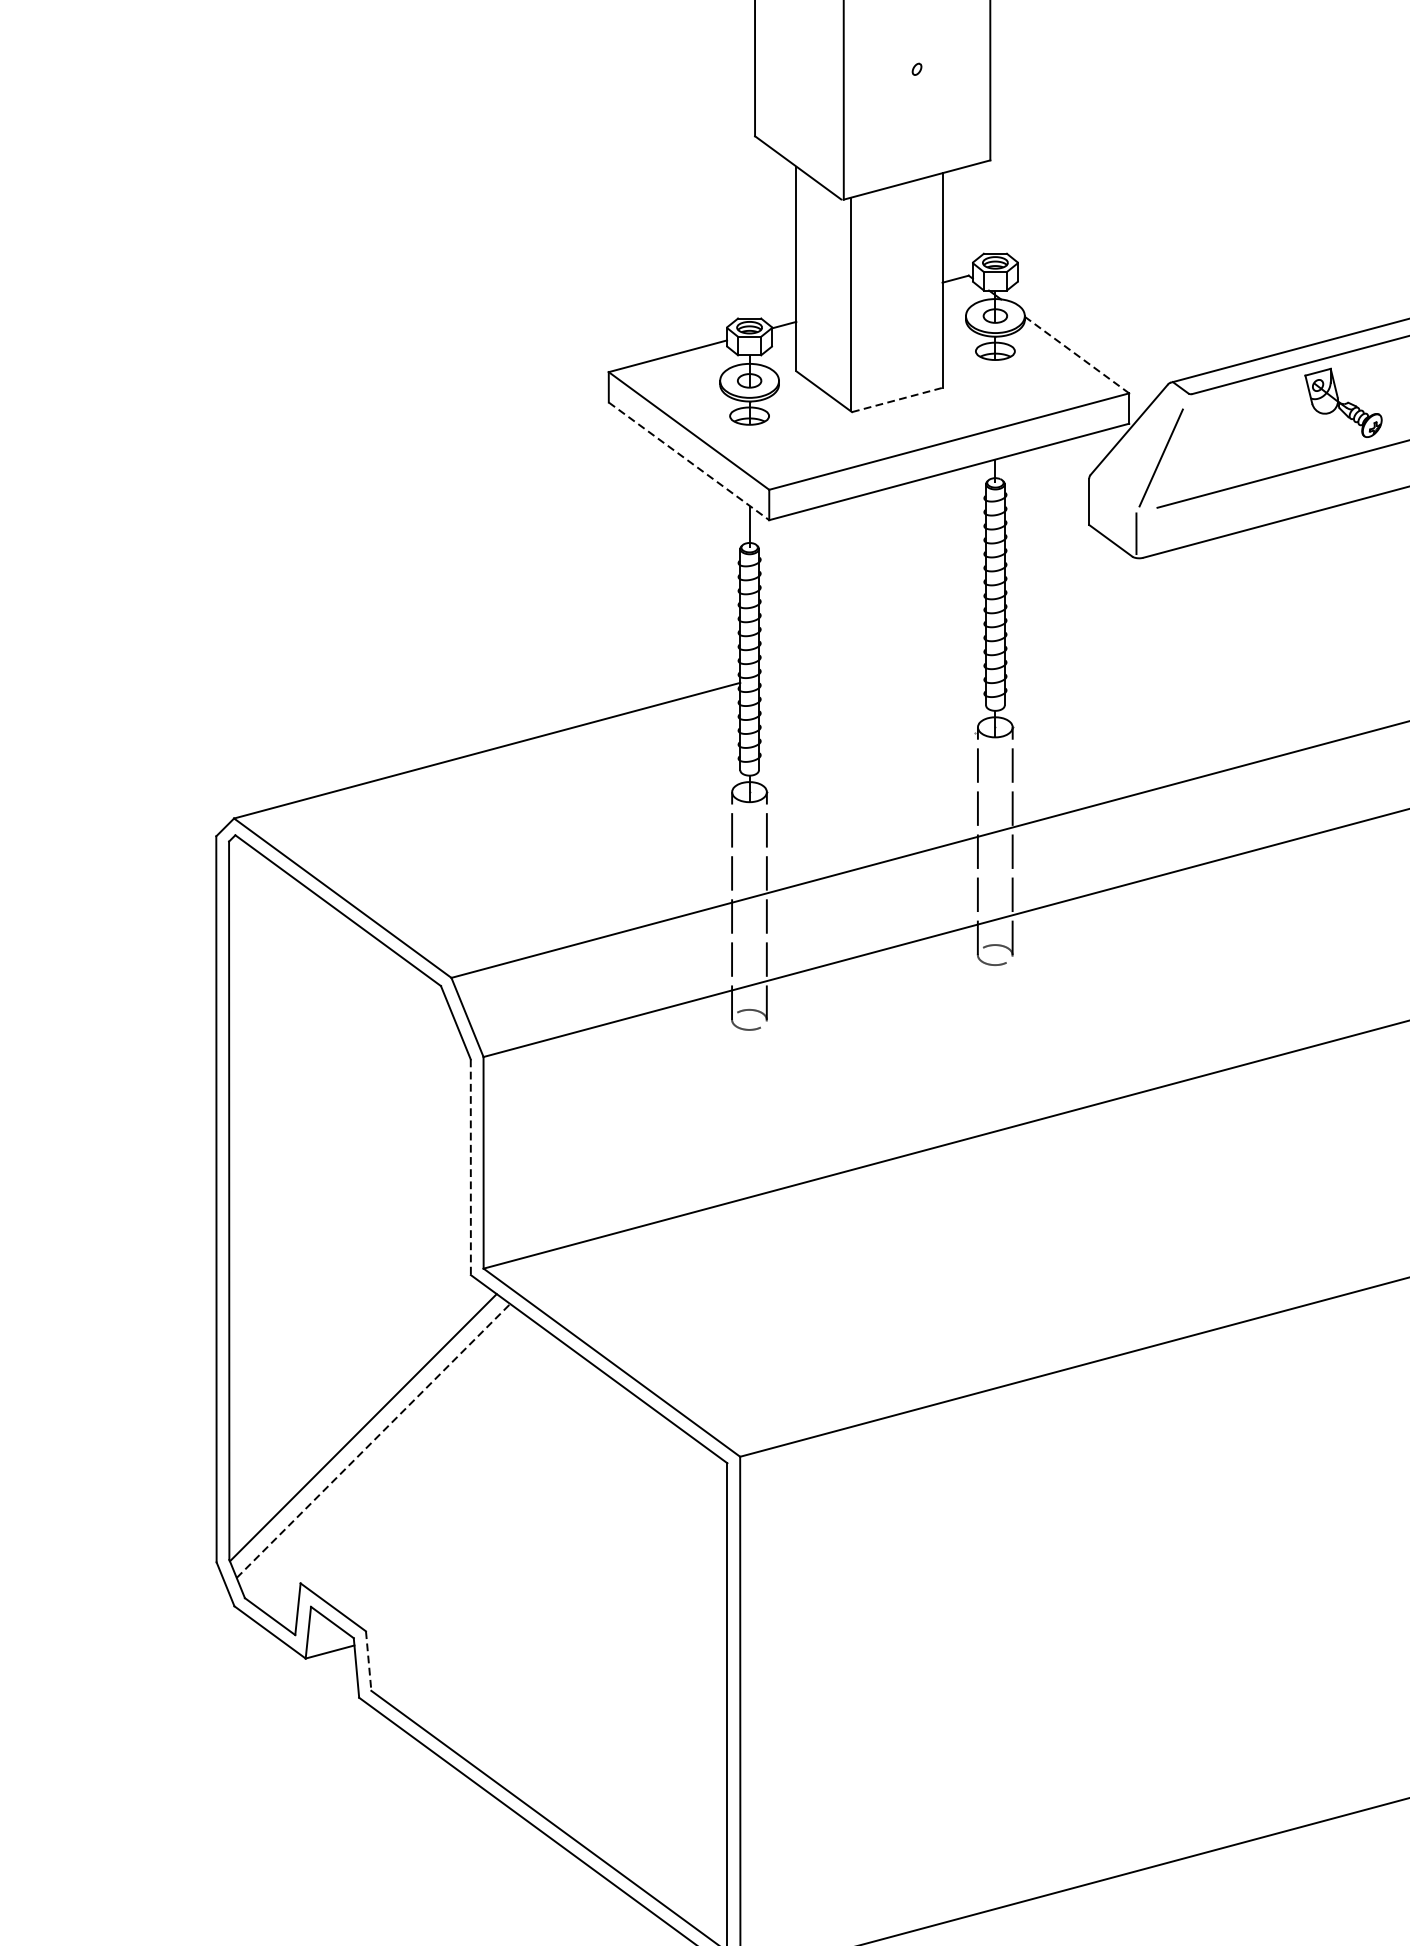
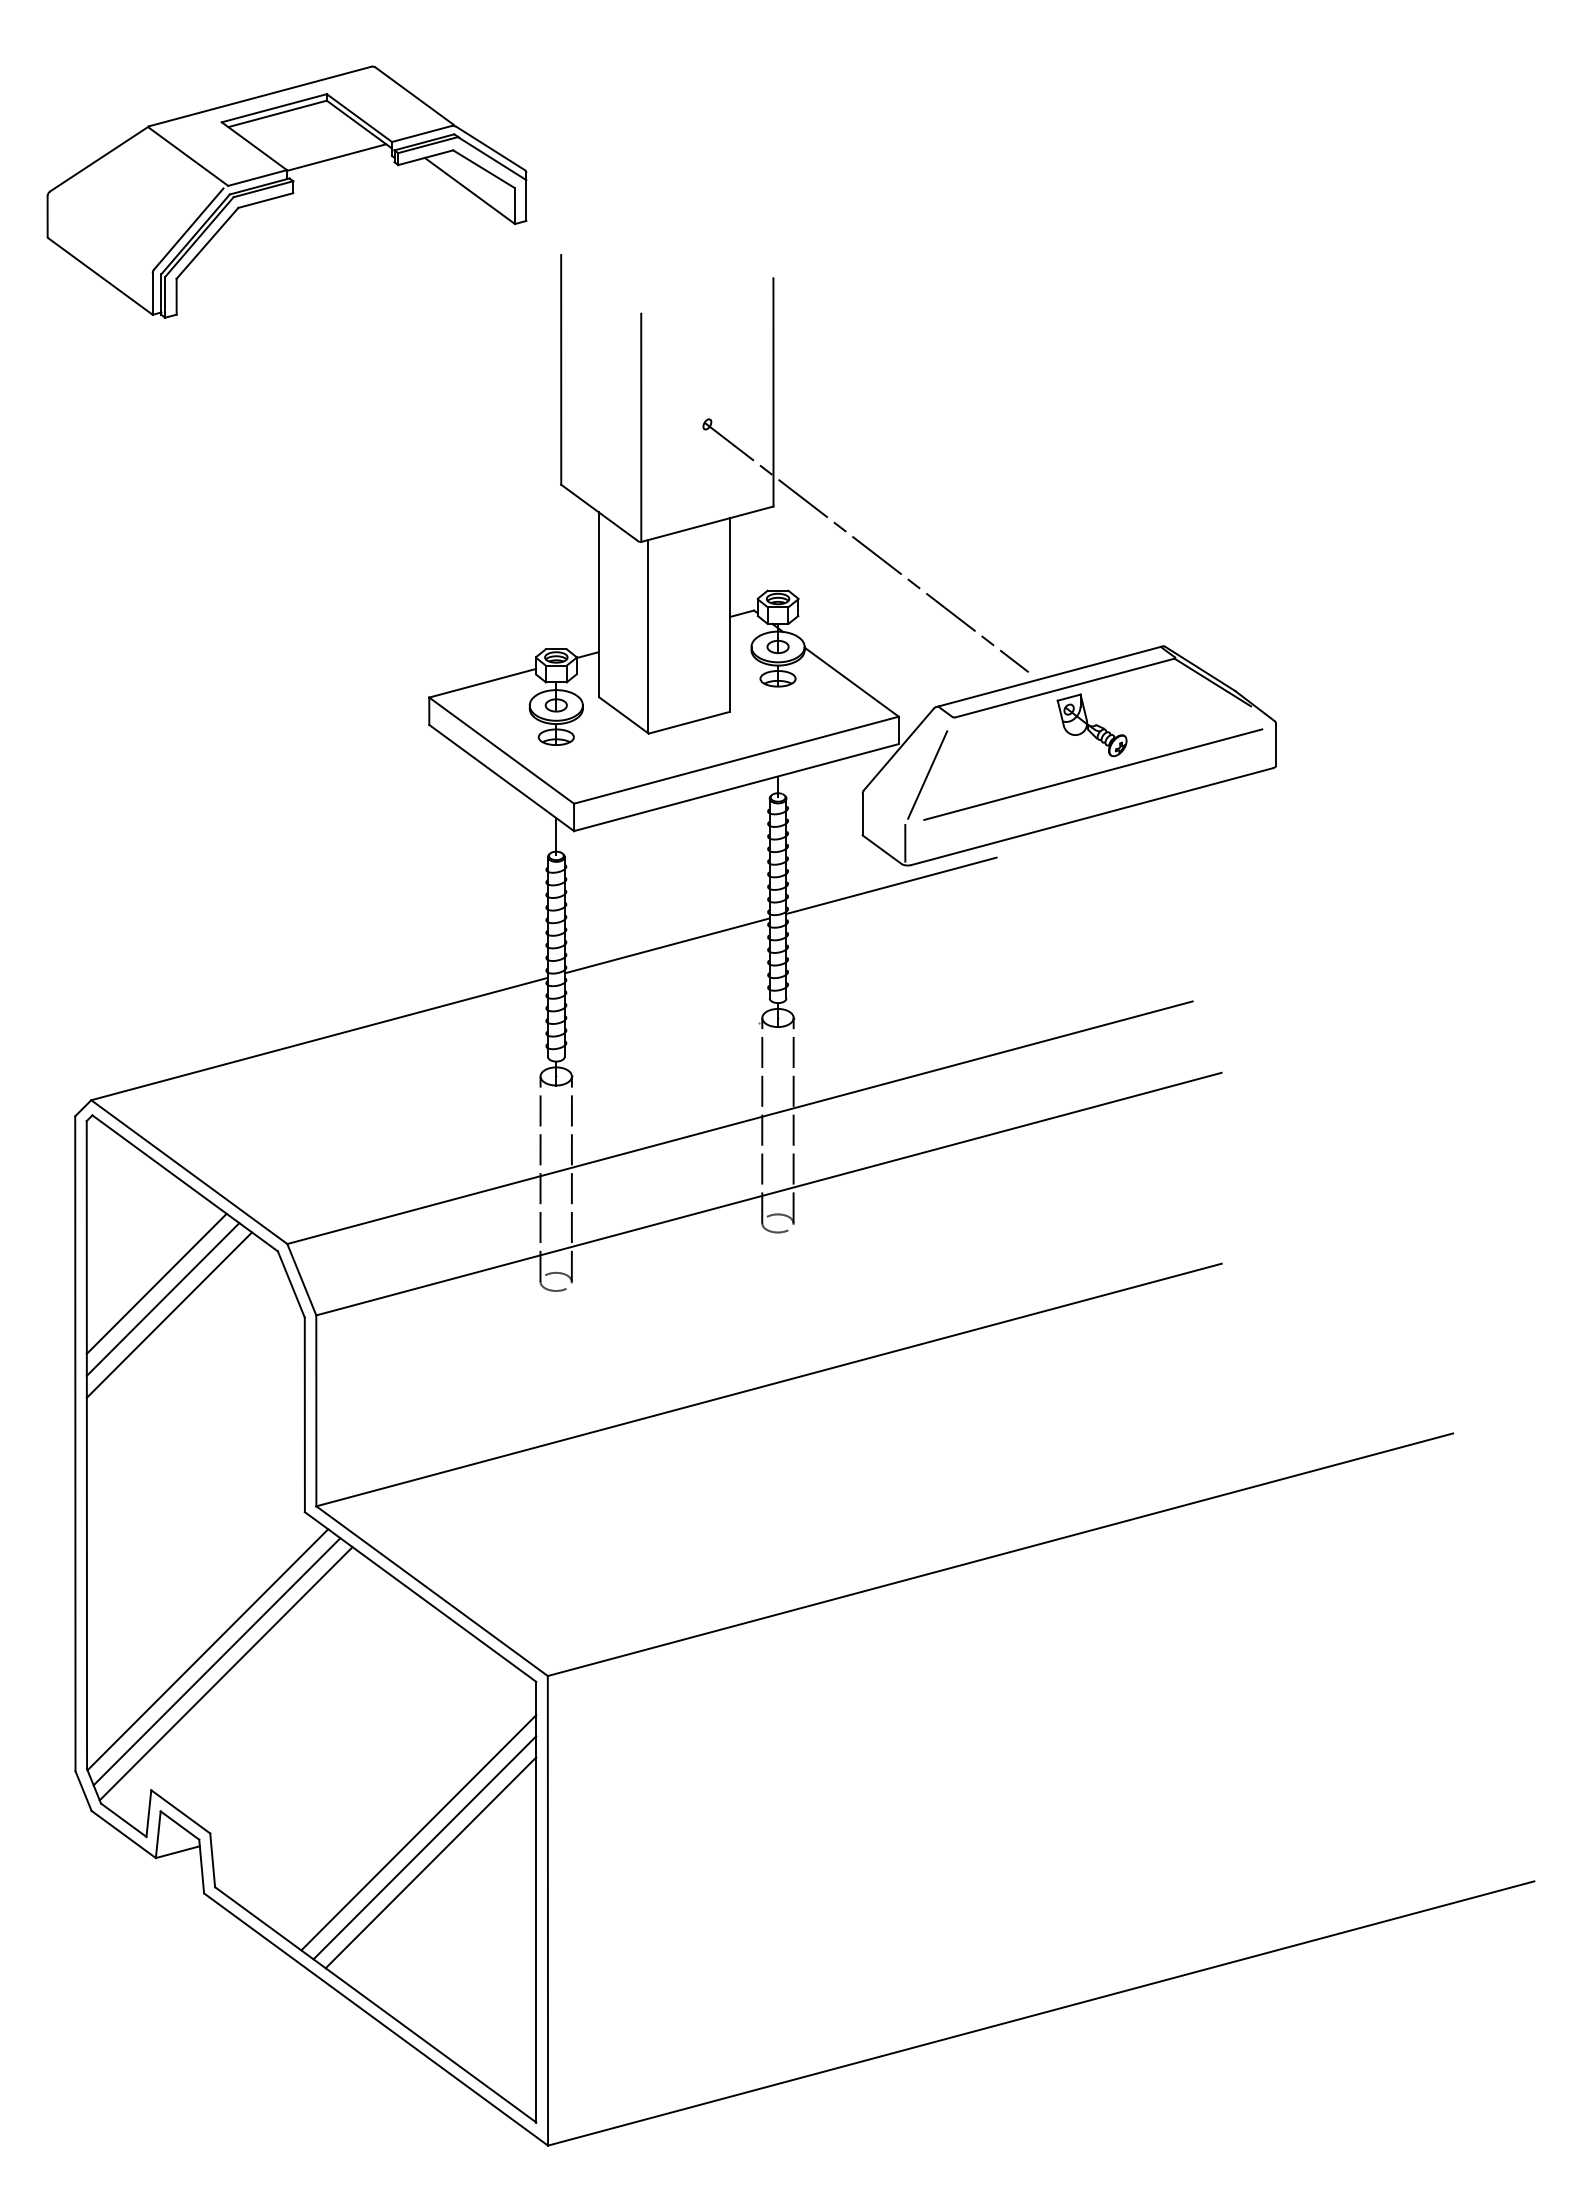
line: (1093, 205) -> (866, 547), added
line: (1077, 355) -> (852, 682), dashed -> solid
line: (897, 399) -> (689, 722), dashed -> solid
line: (688, 461) -> (501, 778), dashed -> solid
line: (1121, 580) -> (891, 885), added
line: (871, 646) -> (666, 945), added
line: (306, 1021) -> (156, 1283), added
line: (313, 1039) -> (162, 1299), added
line: (320, 1056) -> (169, 1314), added
line: (470, 1167) -> (304, 1415), dashed -> solid
line: (374, 1440) -> (217, 1661), dashed -> solid
line: (382, 1453) -> (225, 1673), added
line: (596, 1630) -> (418, 1832), added
line: (603, 1646) -> (424, 1847), added
line: (368, 1661) -> (212, 1860), dashed -> solid
line: (610, 1663) -> (430, 1862), added

